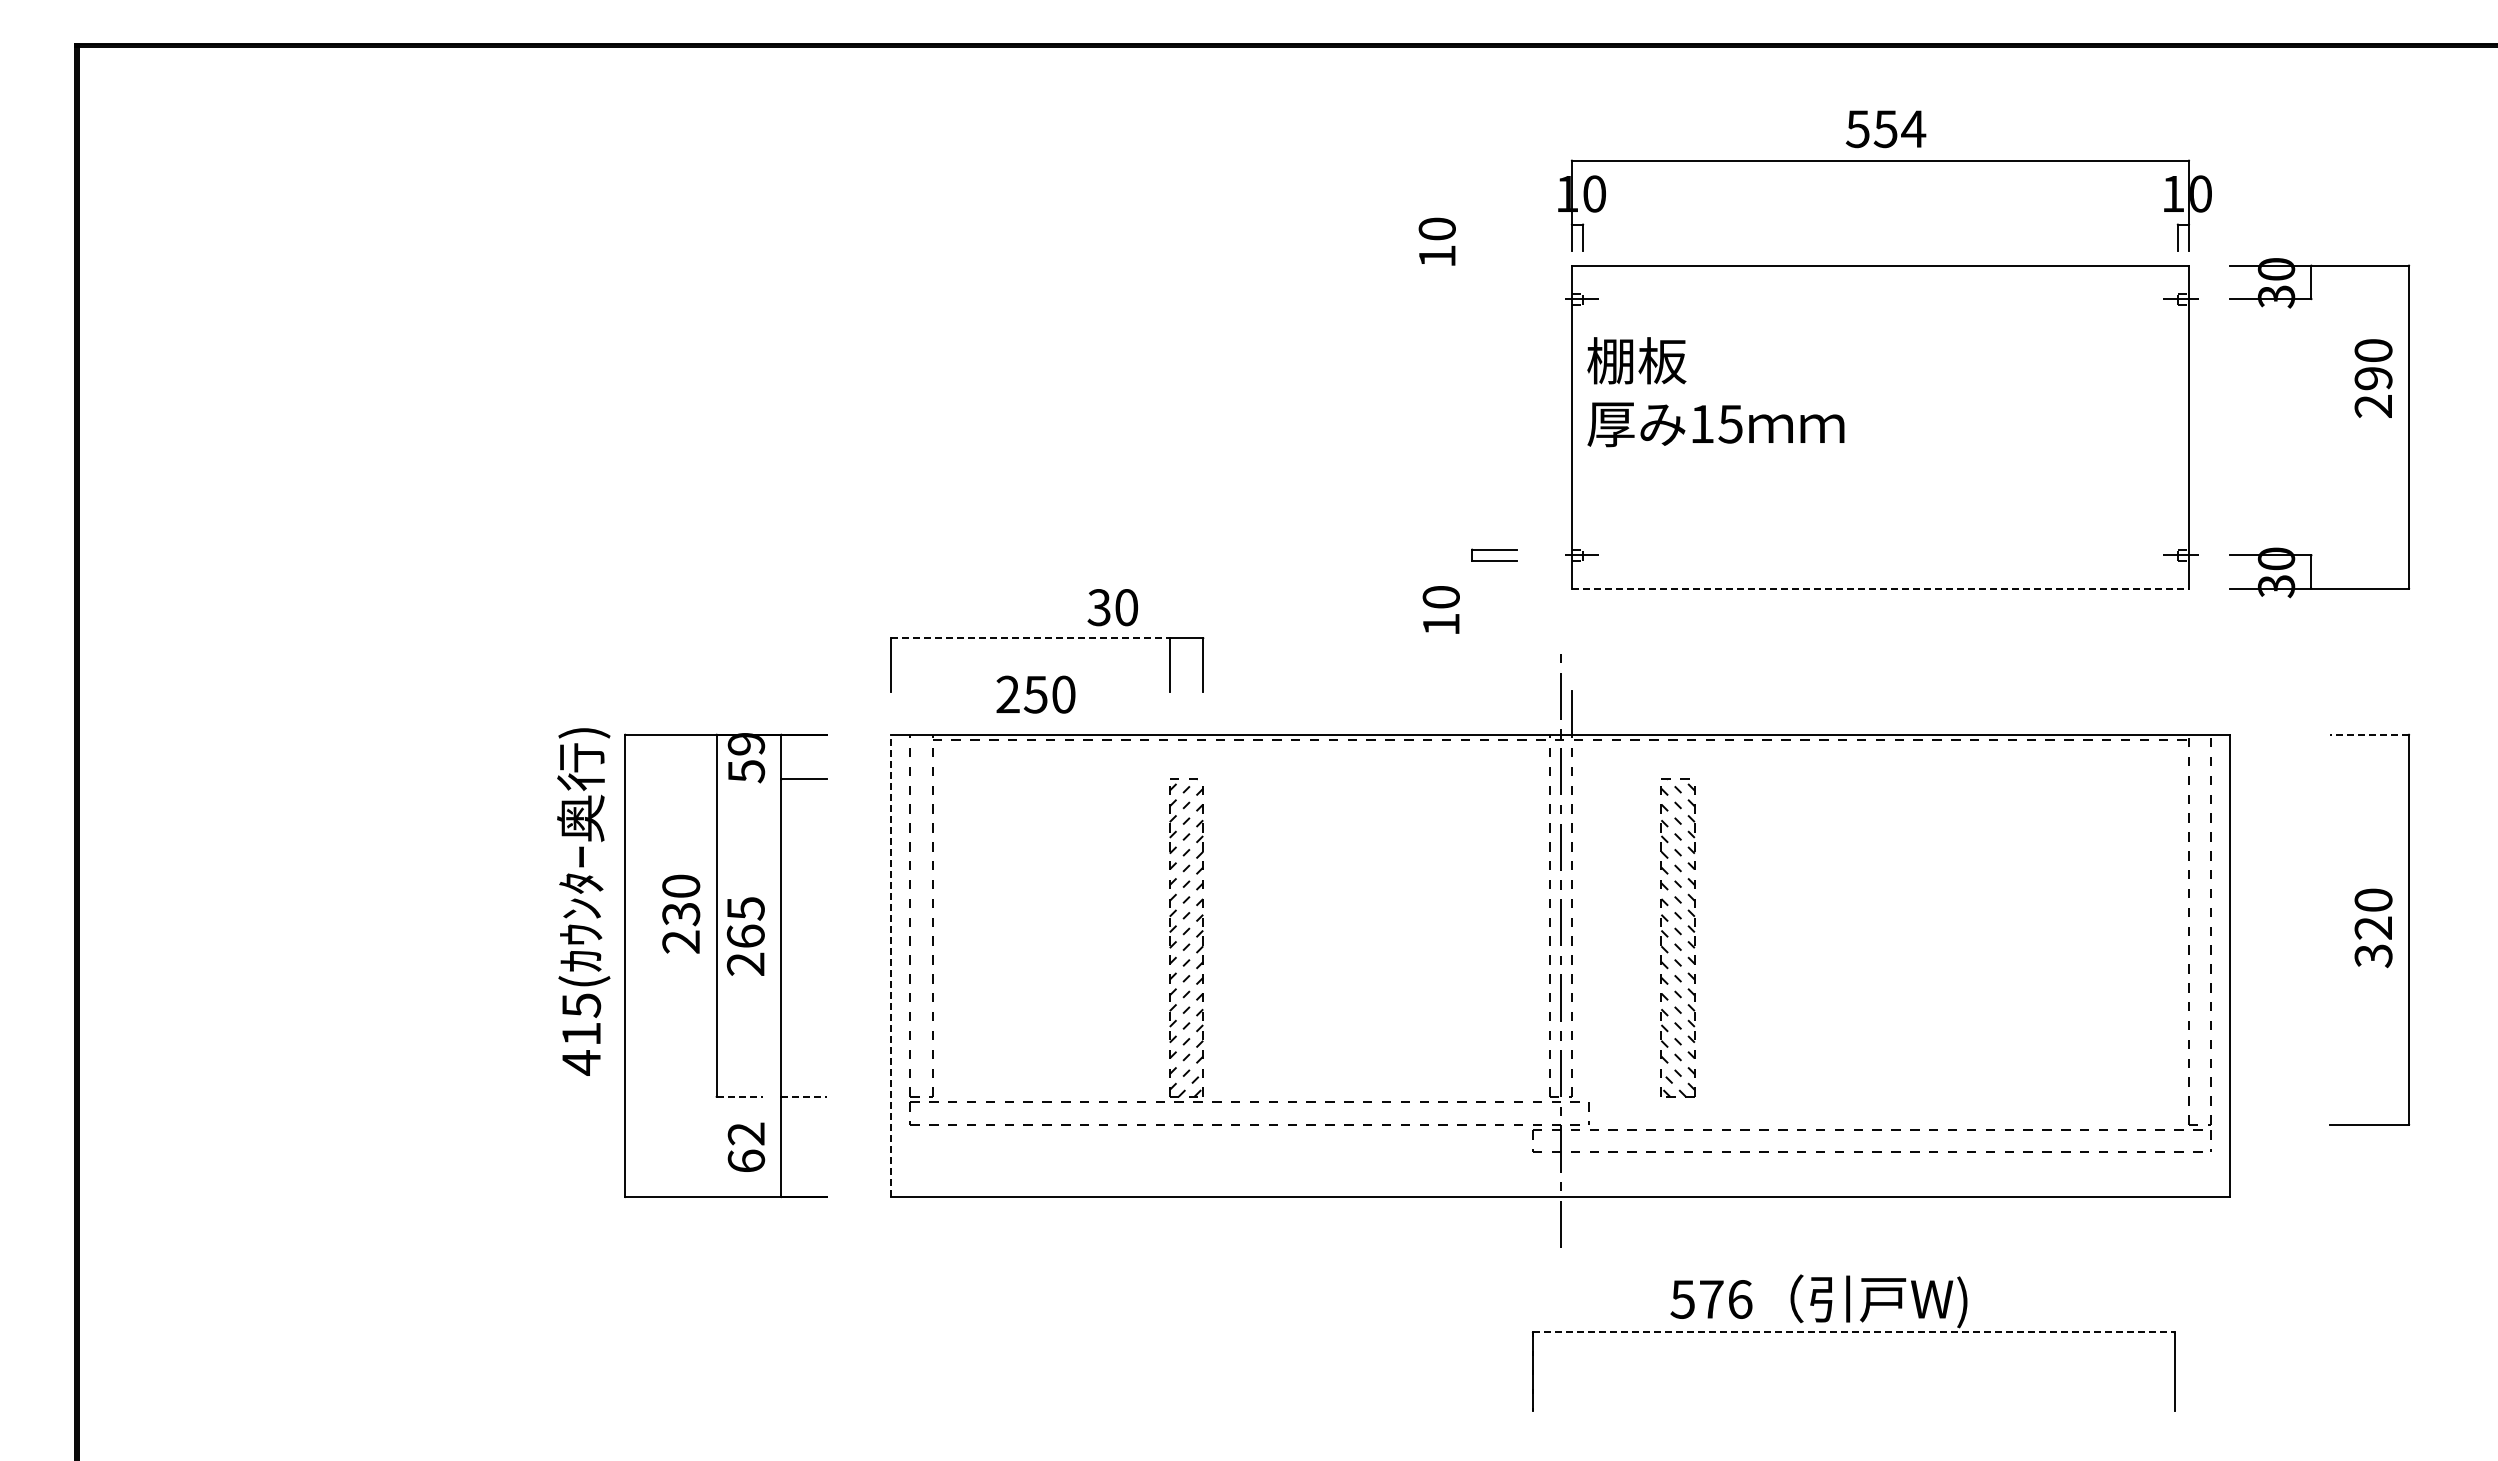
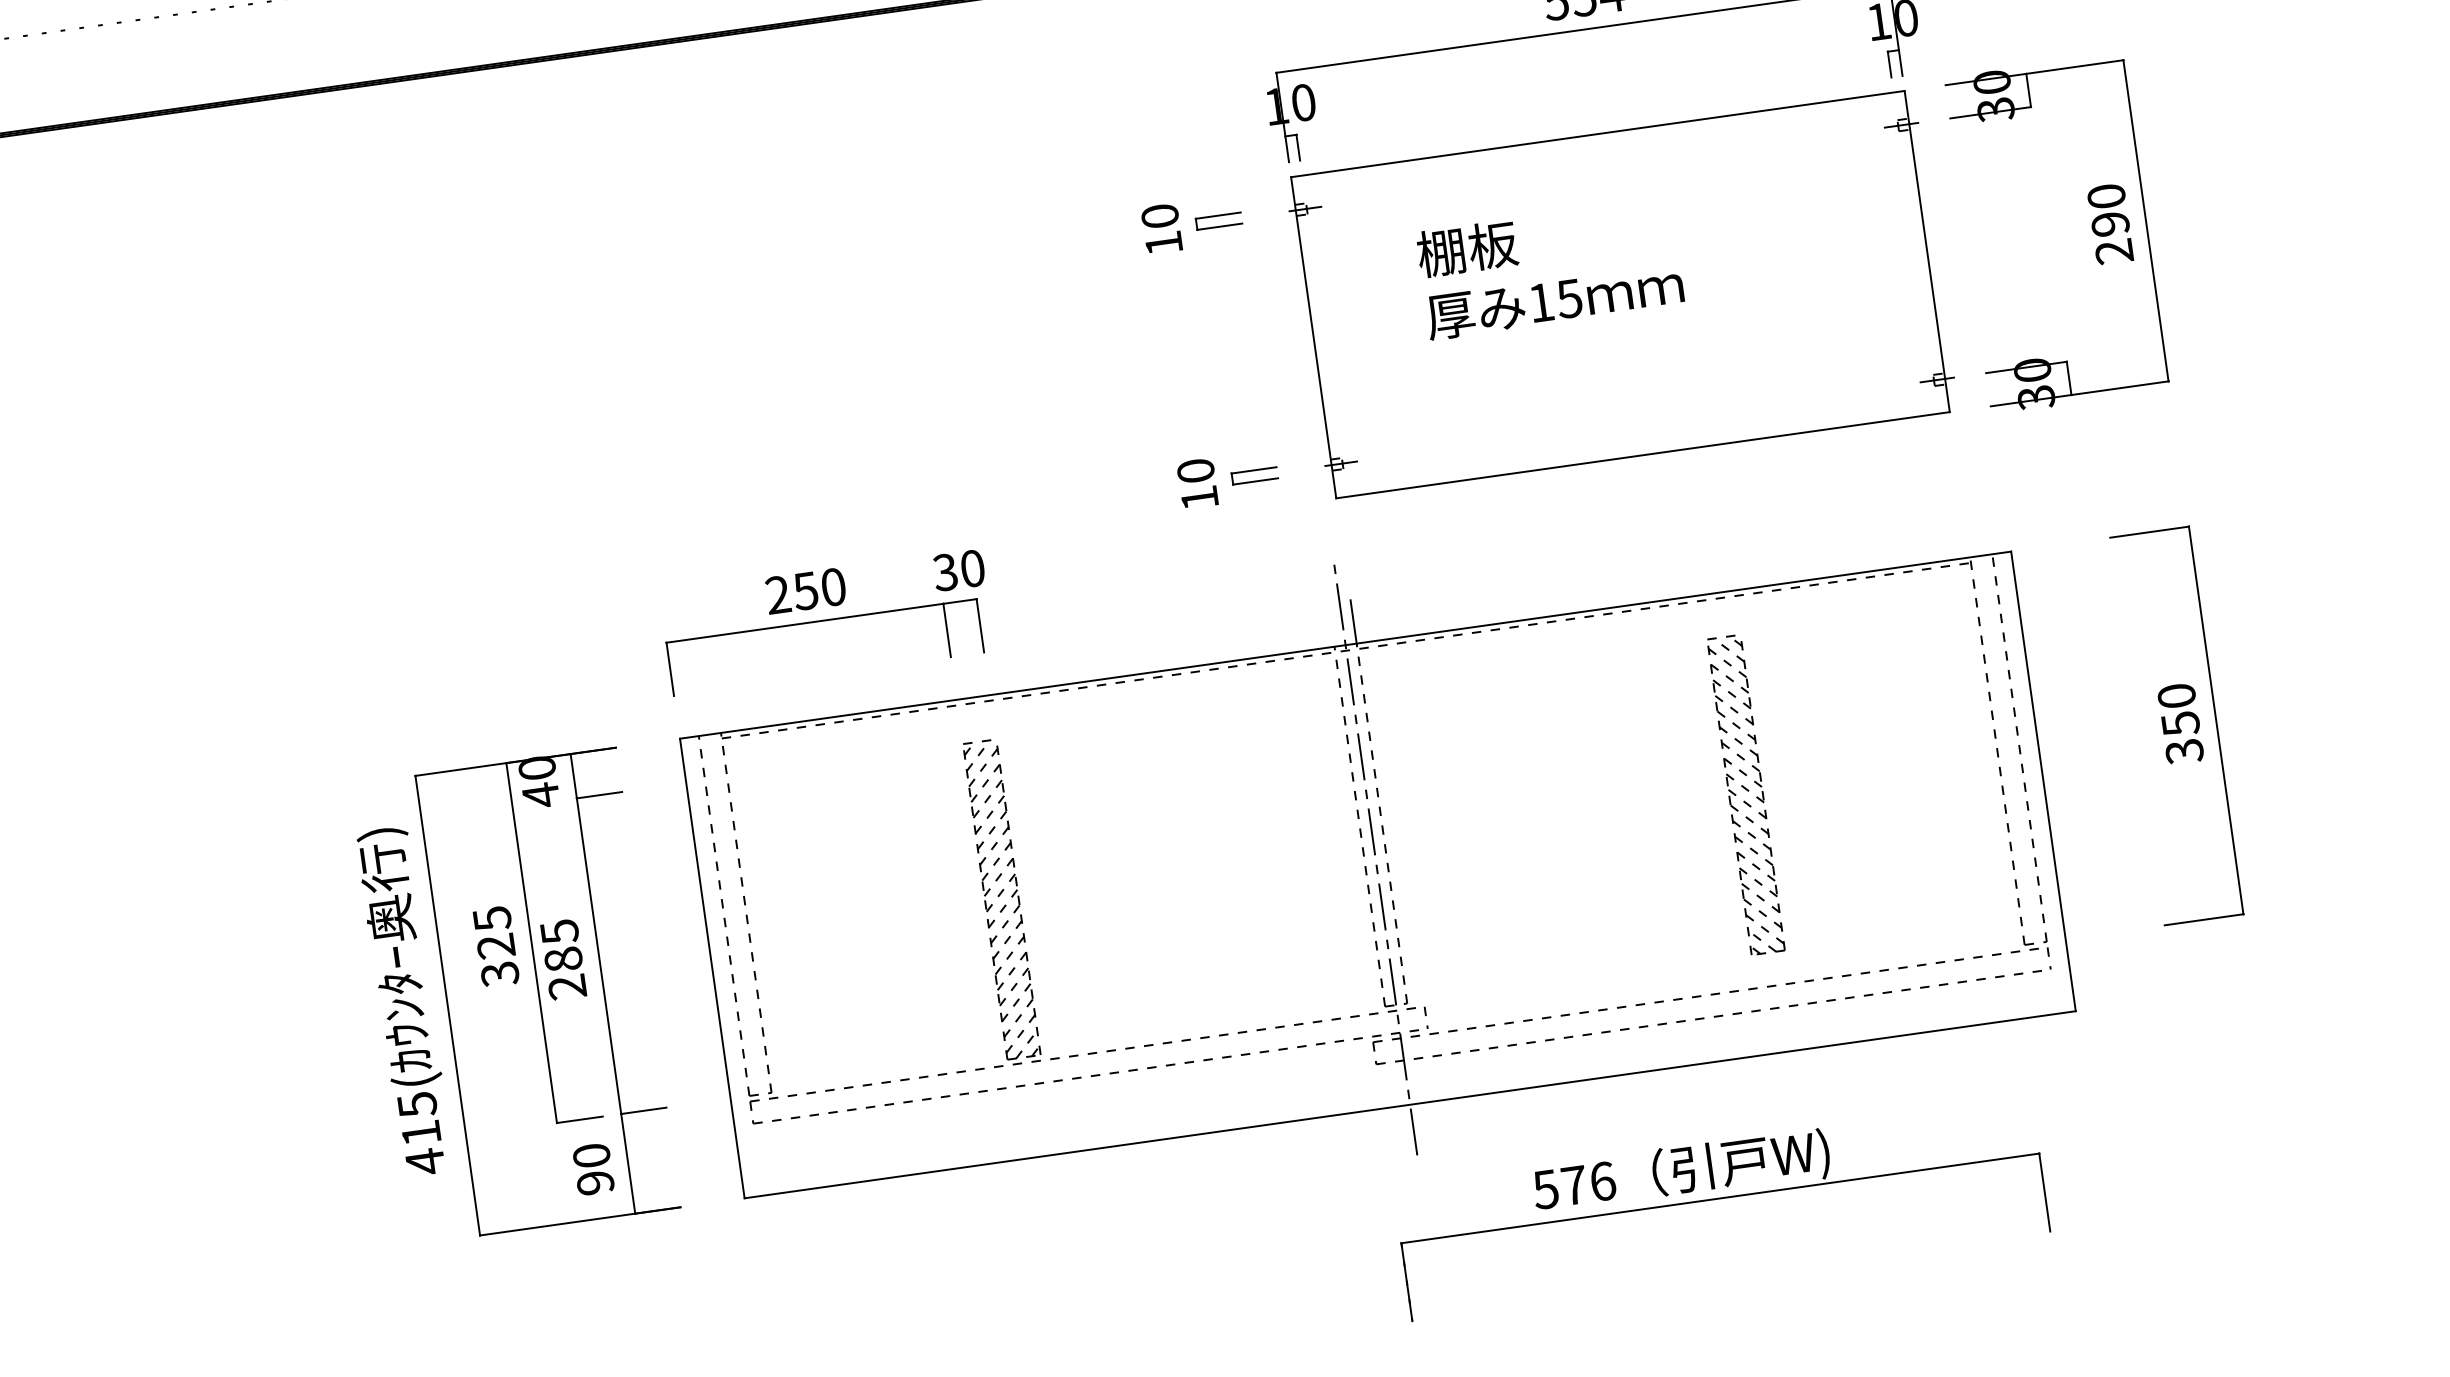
text: (1436, 241) -> (1161, 228), moved
part: (1494, 298) -> (1218, 220), added
text: (2373, 378) -> (2110, 224), moved
text: (1715, 392) -> (1550, 269), moved
line: (1880, 588) -> (1643, 455), dashed -> solid
text: (1112, 607) -> (958, 570), moved
text: (1440, 609) -> (1196, 483), moved
line: (1031, 638) -> (805, 623), dashed -> solid
text: (1035, 694) -> (805, 591), moved
line: (2369, 734) -> (2149, 531), dashed -> solid
text: (746, 757) -> (539, 781), 59 -> 40
text: (583, 901) -> (404, 1001), moved
text: (681, 914) -> (496, 946), 230 -> 325
text: (2373, 928) -> (2180, 724), 320 -> 350
text: (745, 935) -> (563, 958), 265 -> 285
part: (1677, 937) -> (1745, 794), moved
line: (891, 965) -> (712, 968), dashed -> solid
line: (740, 1096) -> (580, 1119), dashed -> solid
line: (804, 1096) -> (644, 1110), dashed -> solid
text: (746, 1147) -> (593, 1169), 62 -> 90
line: (1853, 1332) -> (1720, 1198), dashed -> solid

